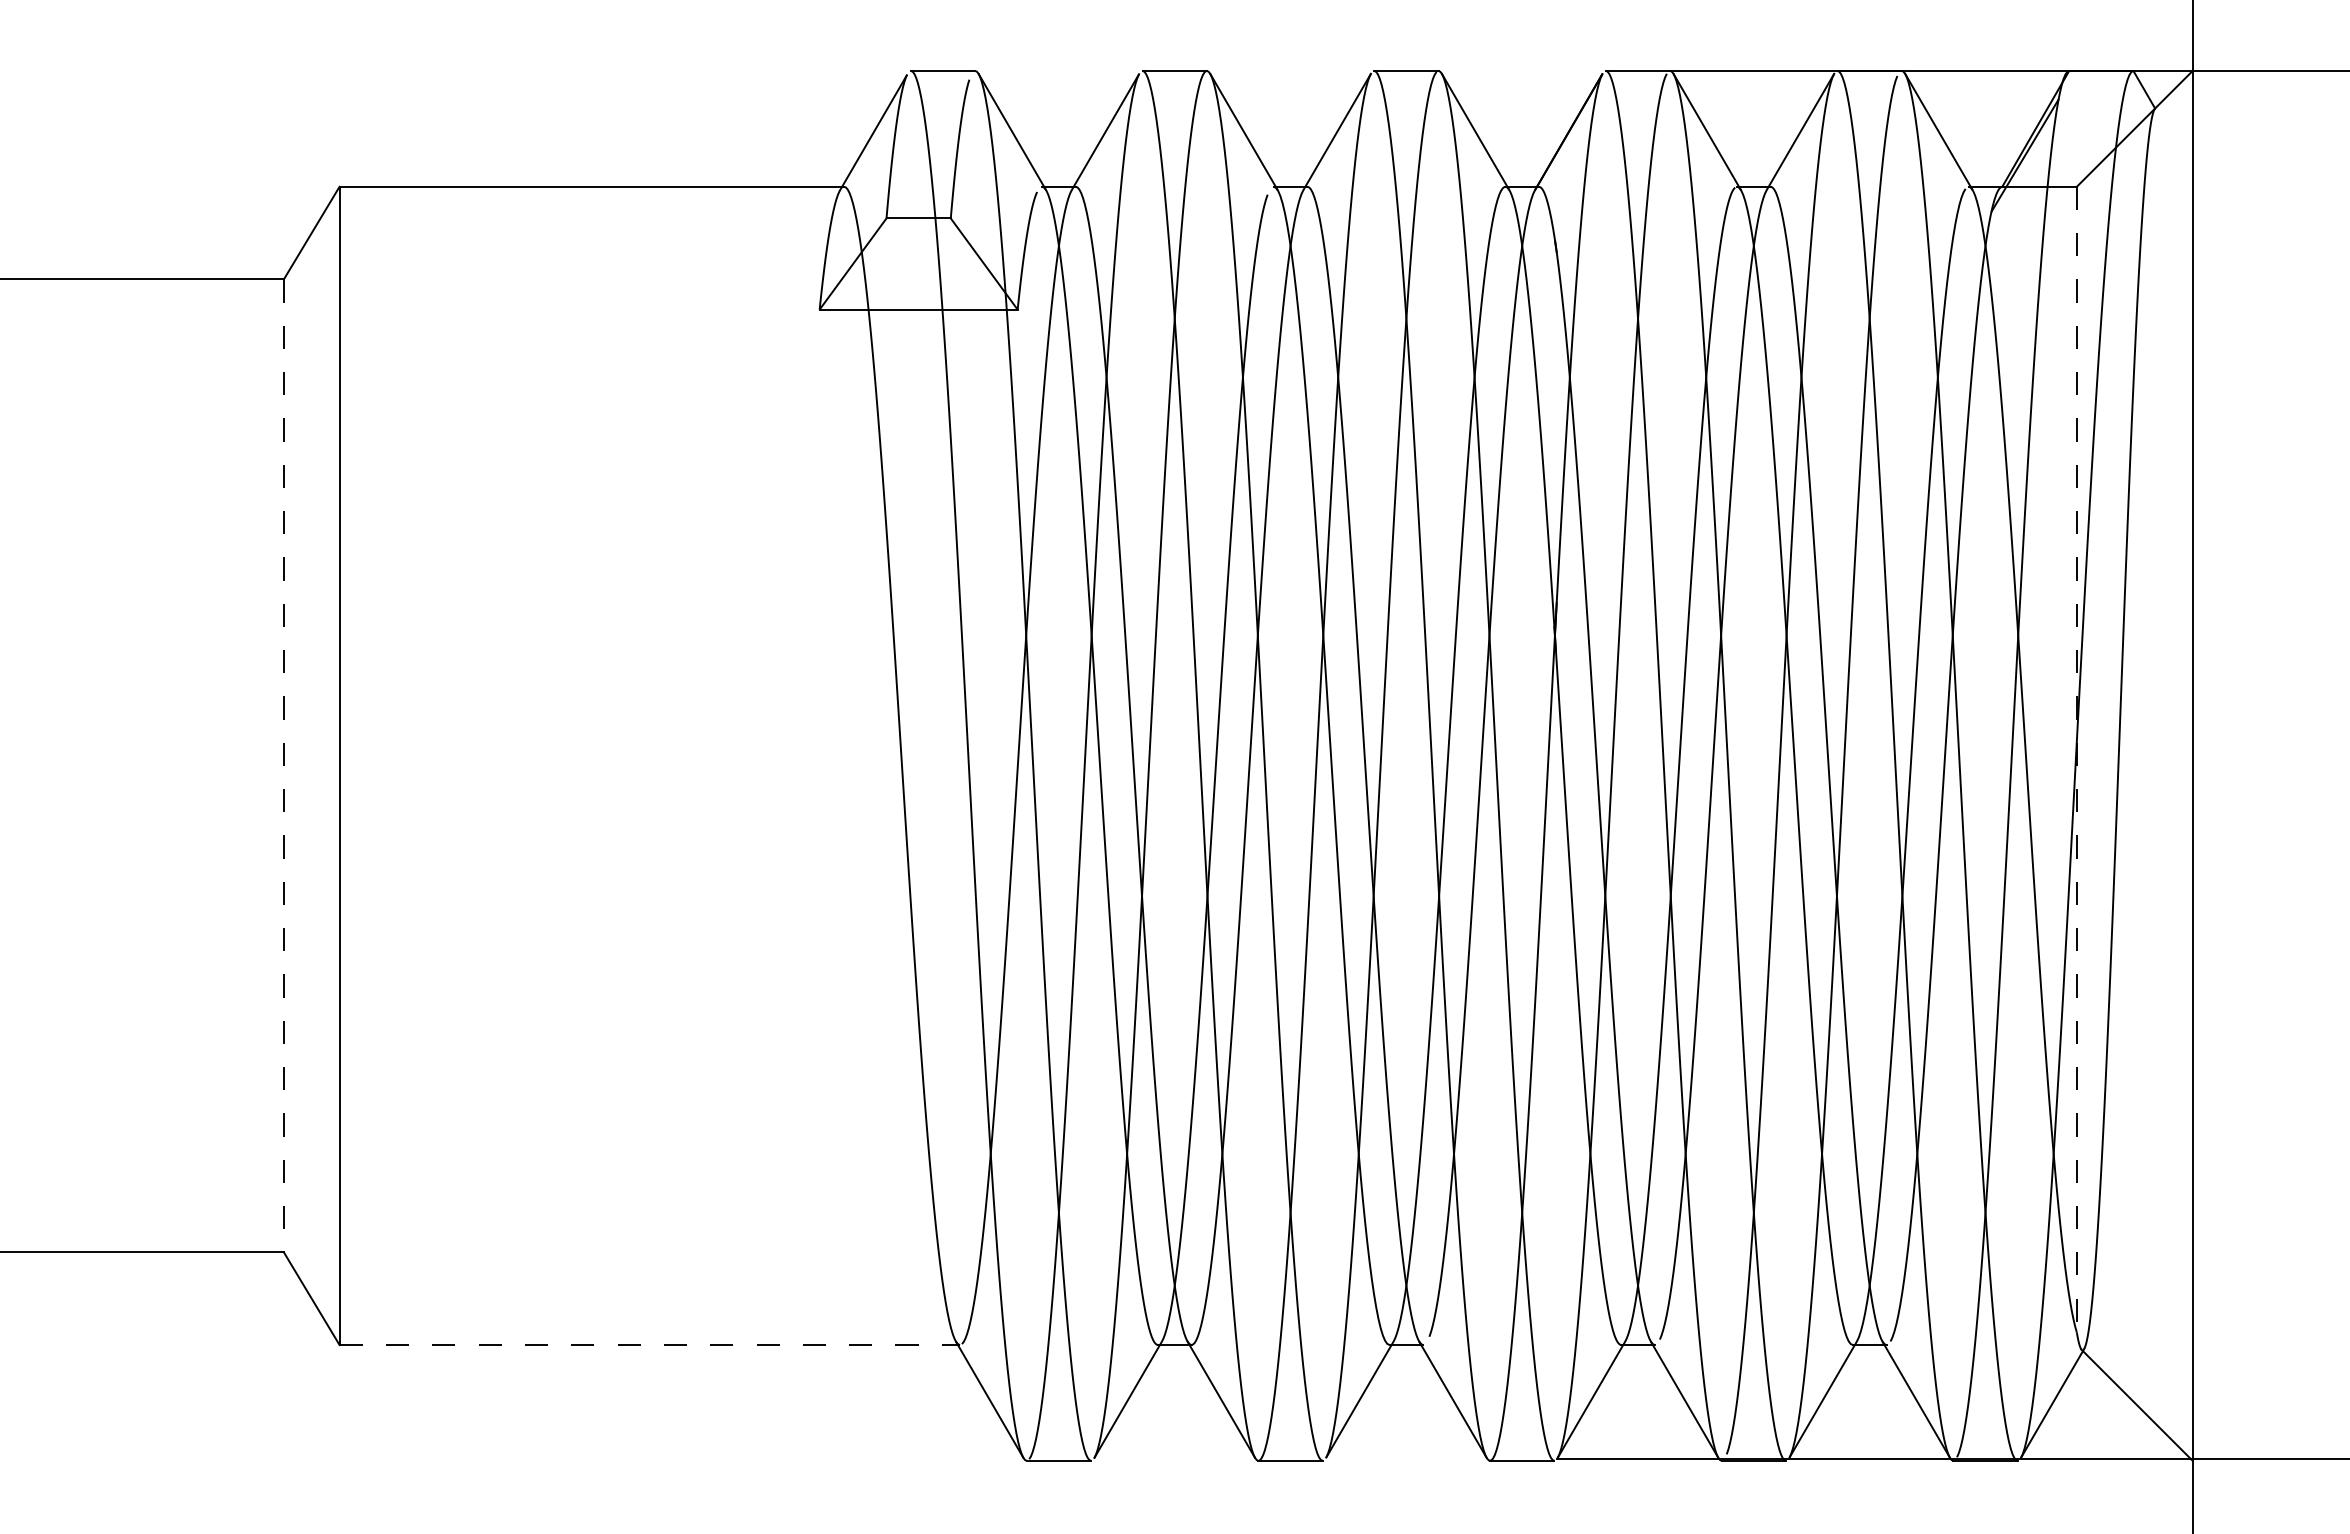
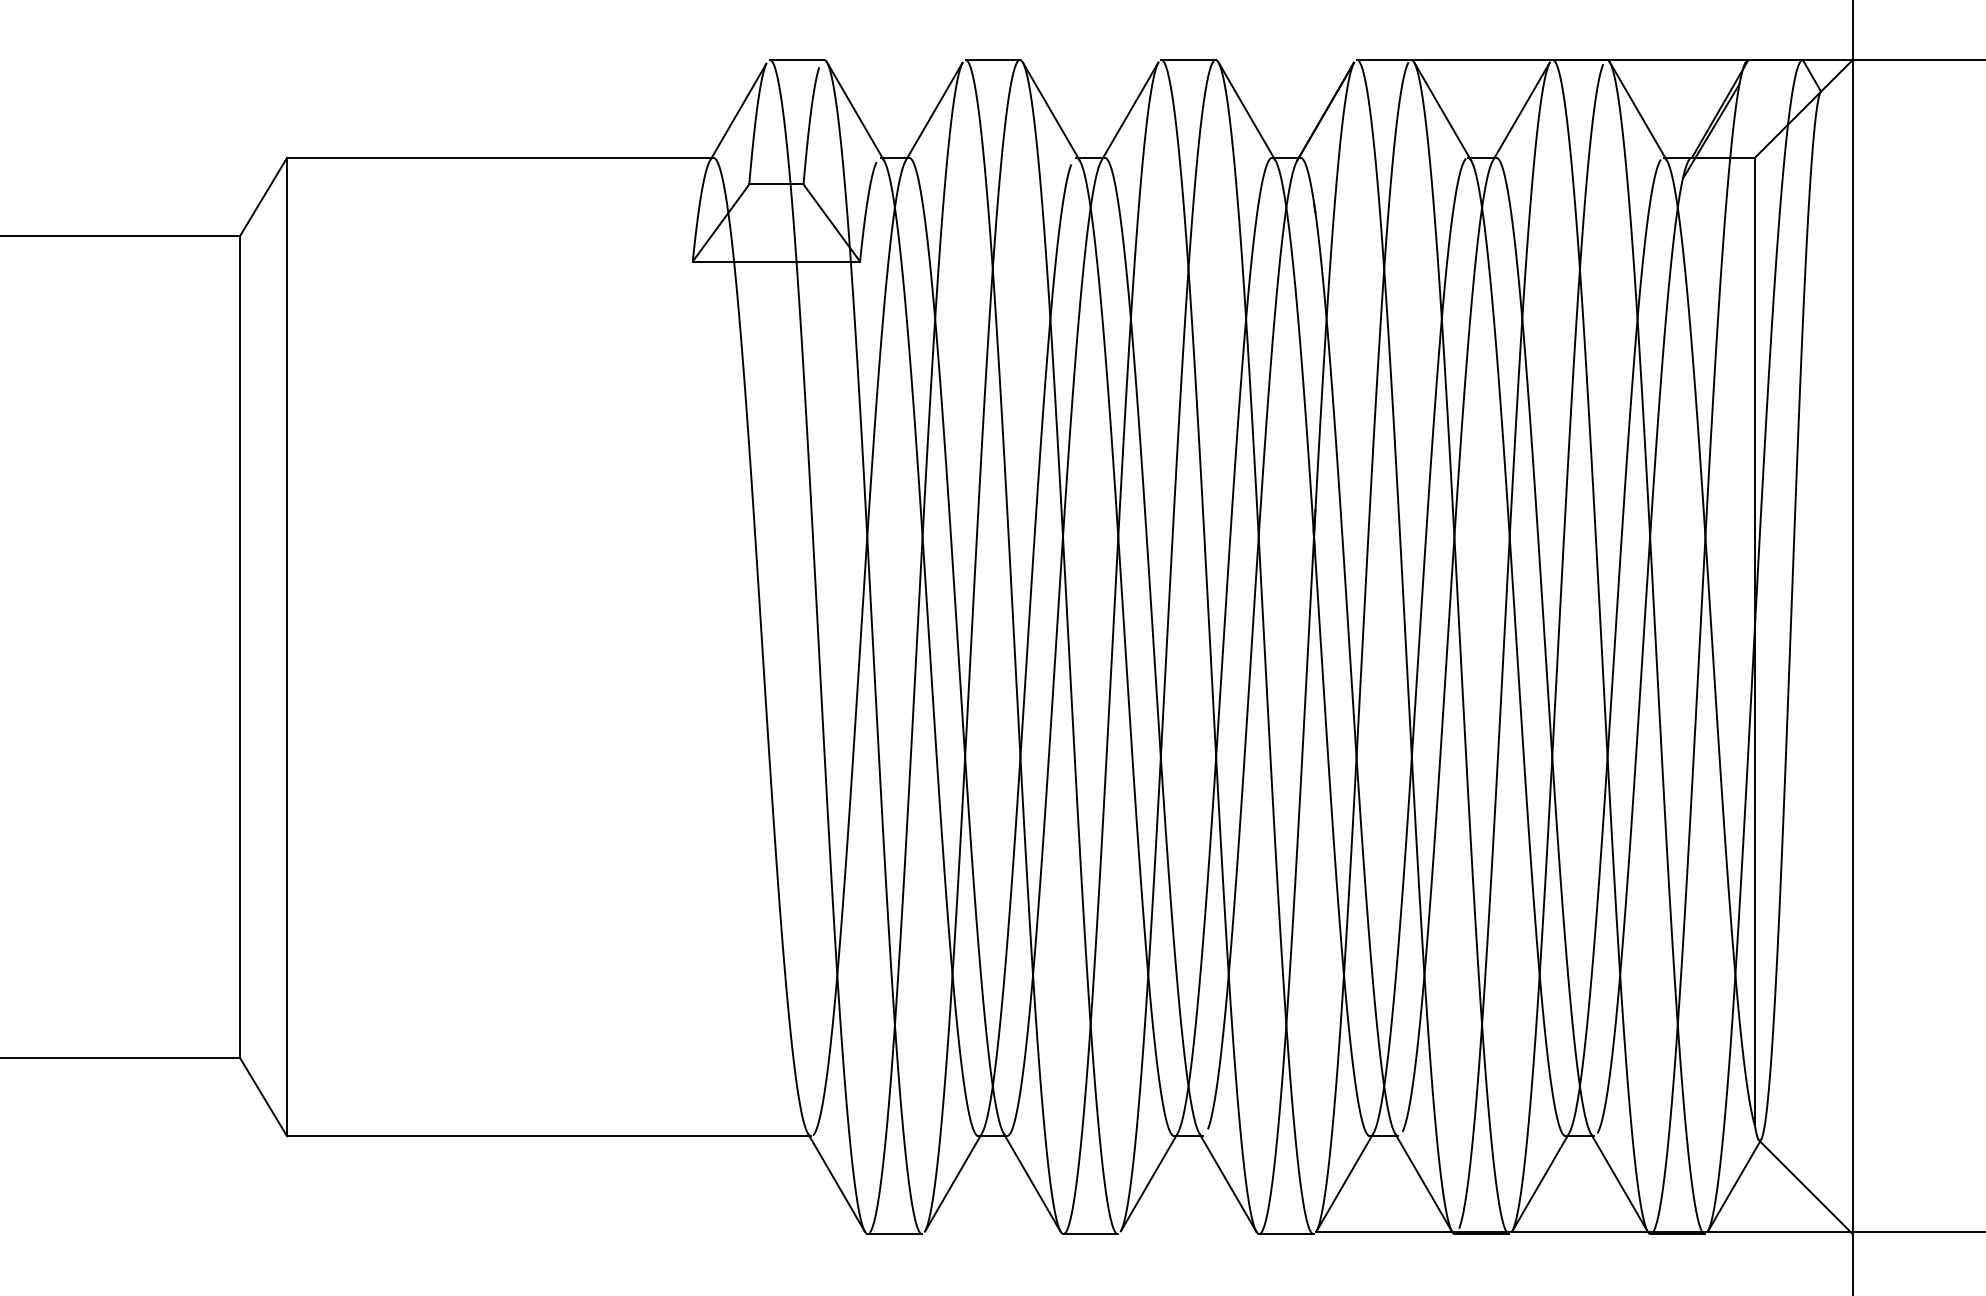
line: (2076, 759) -> (1754, 641), dashed -> solid
line: (283, 766) -> (239, 647), dashed -> solid
line: (650, 1344) -> (549, 1135), dashed -> solid

